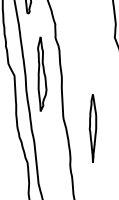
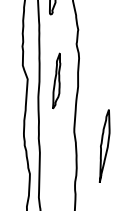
part: (42, 73) -> (57, 80), size x0.7

